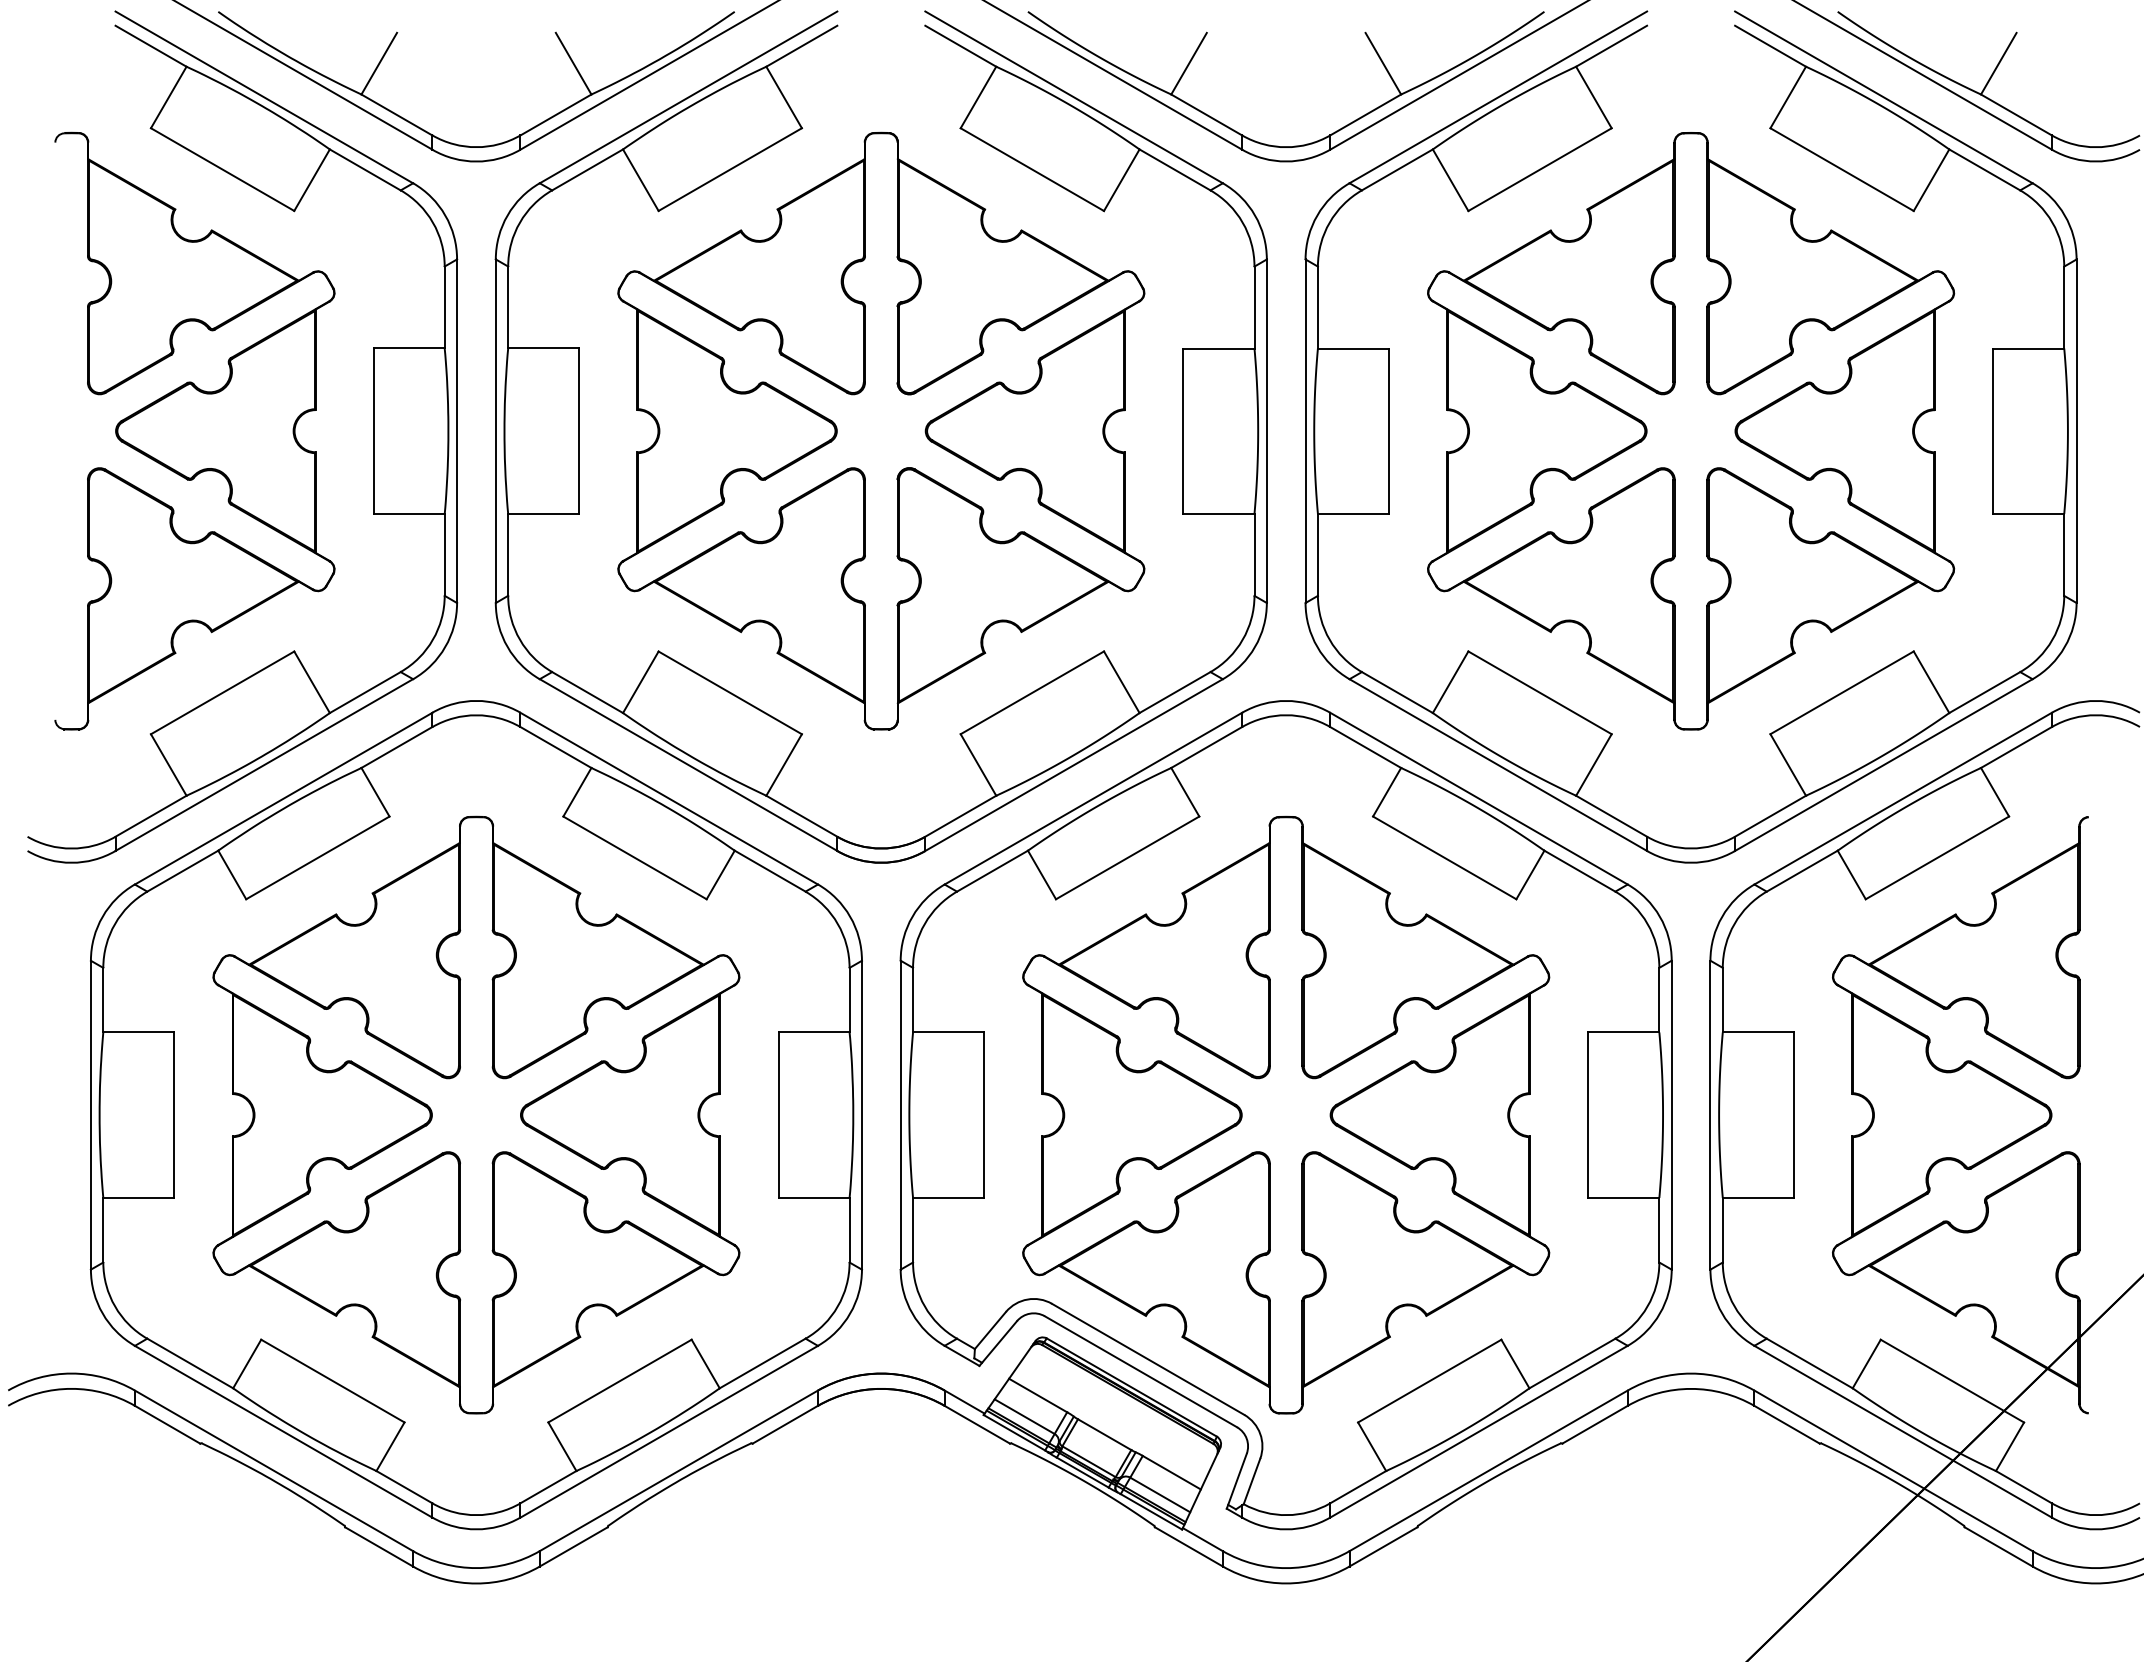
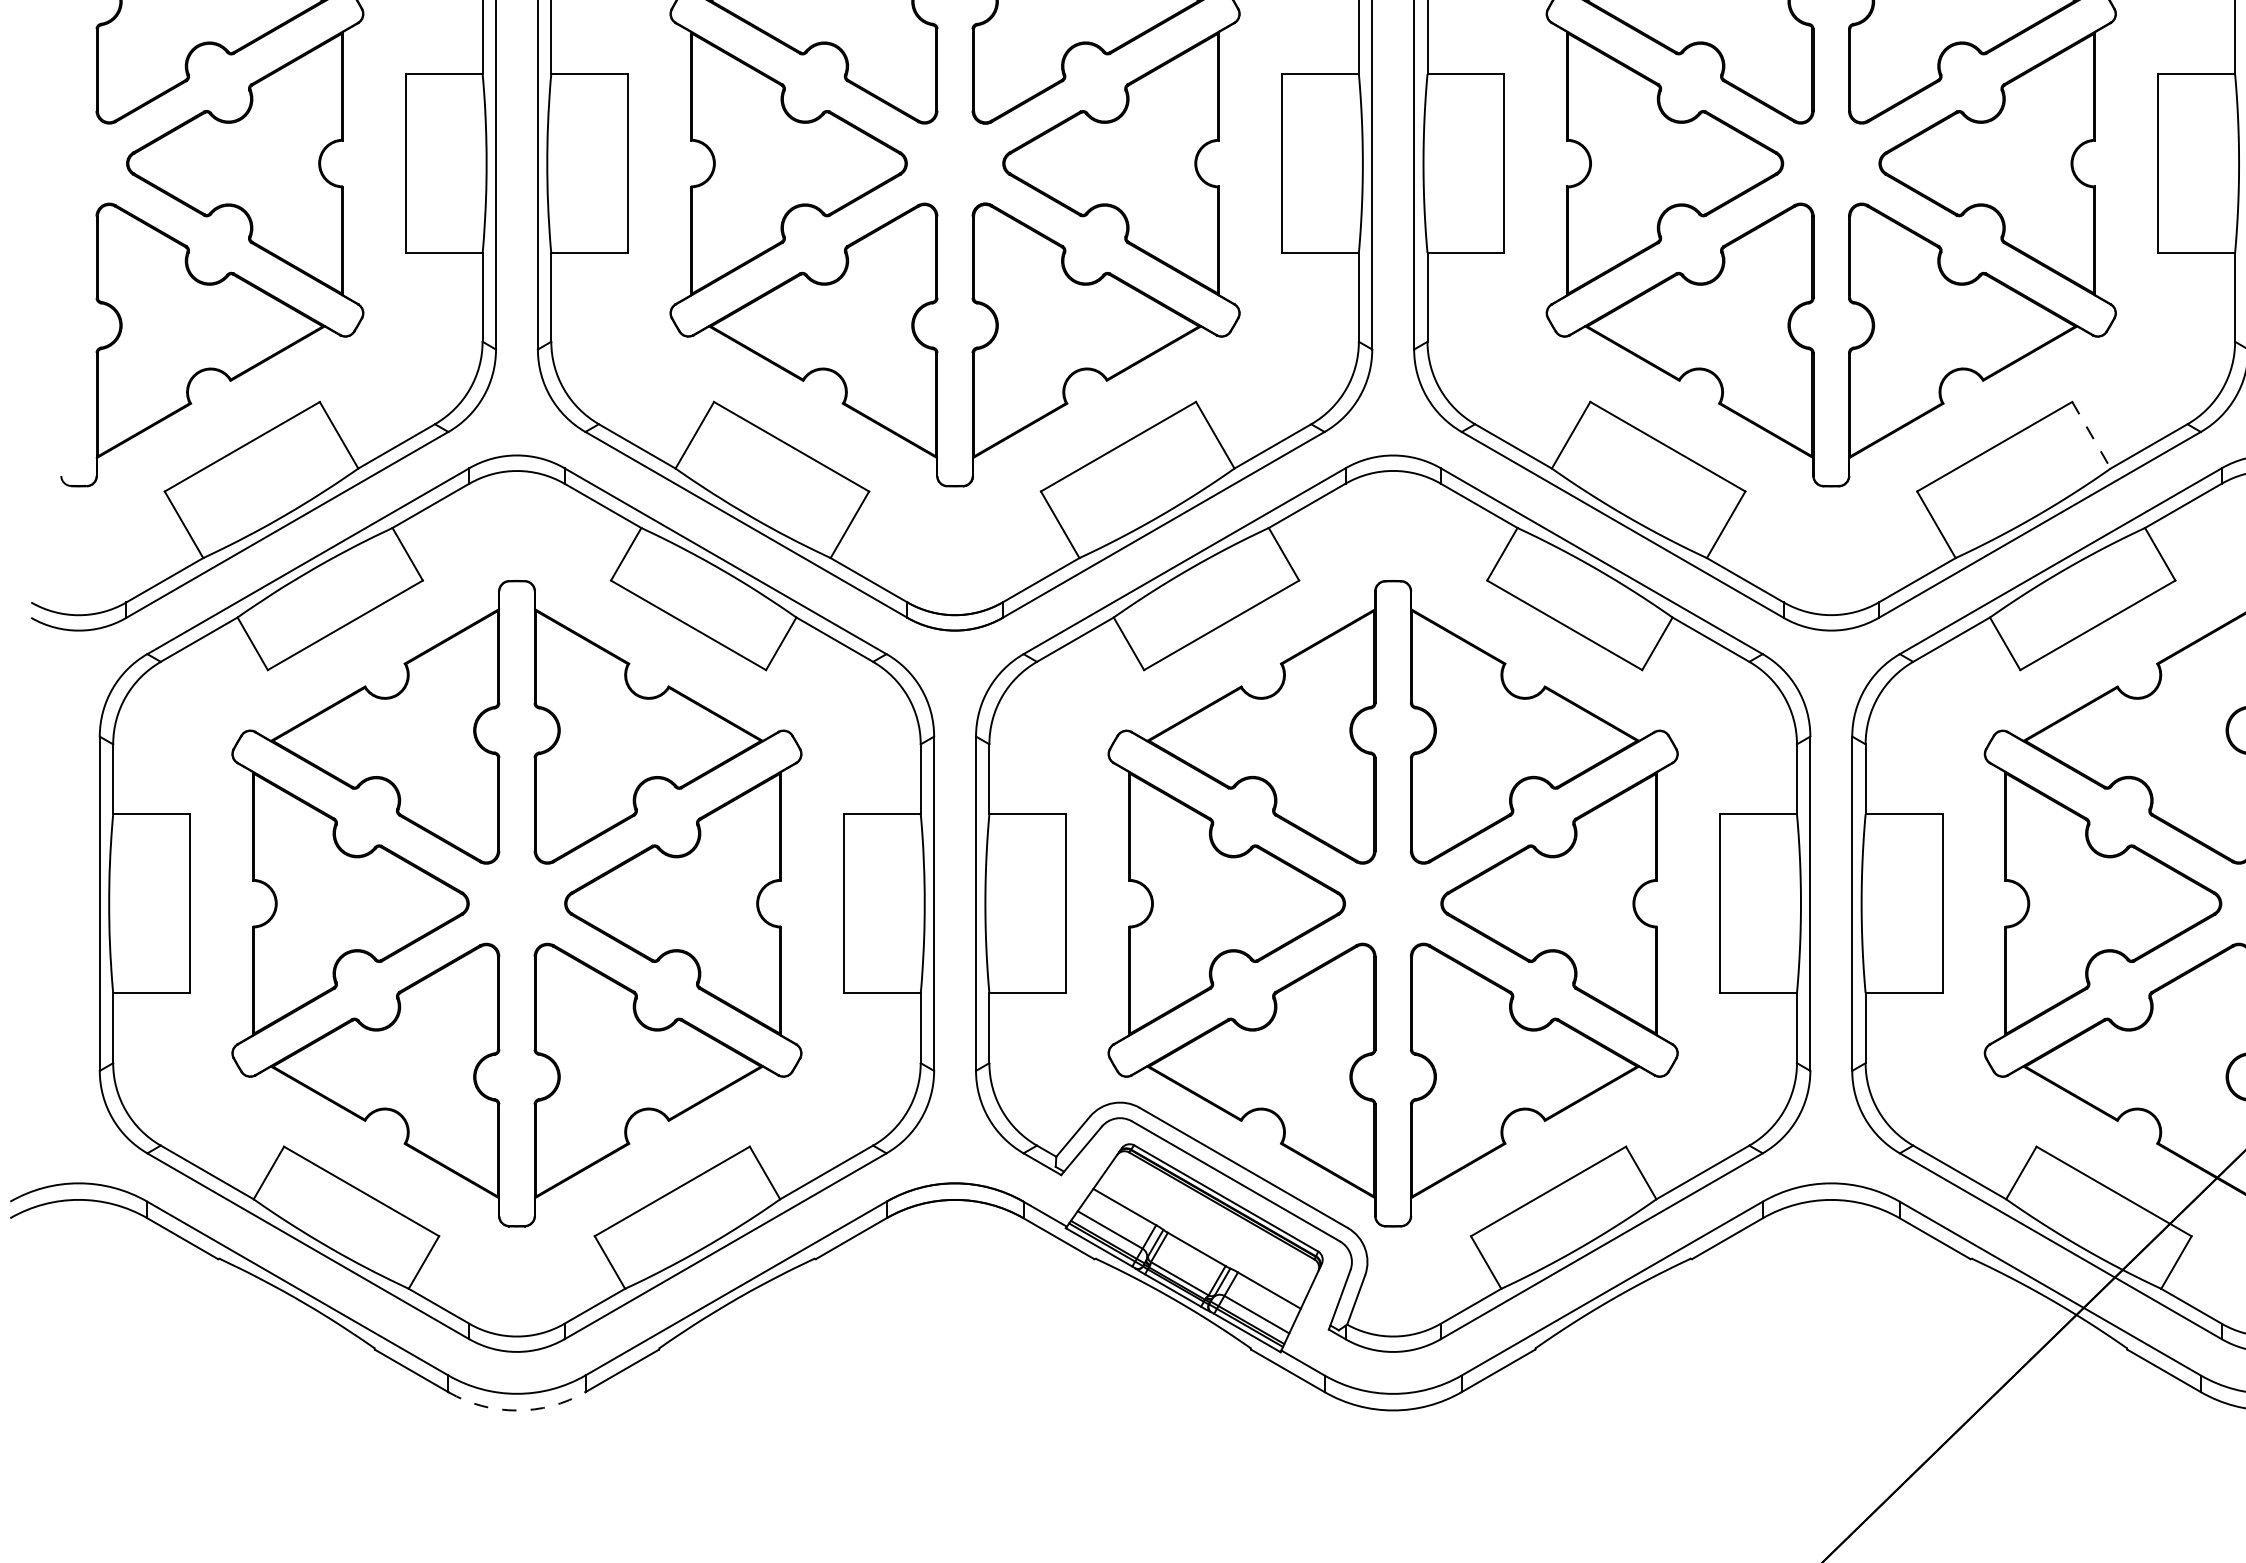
line: (1931, 682) -> (2091, 435), solid -> dashed
arc: (476, 1583) -> (517, 1410), solid -> dashed

